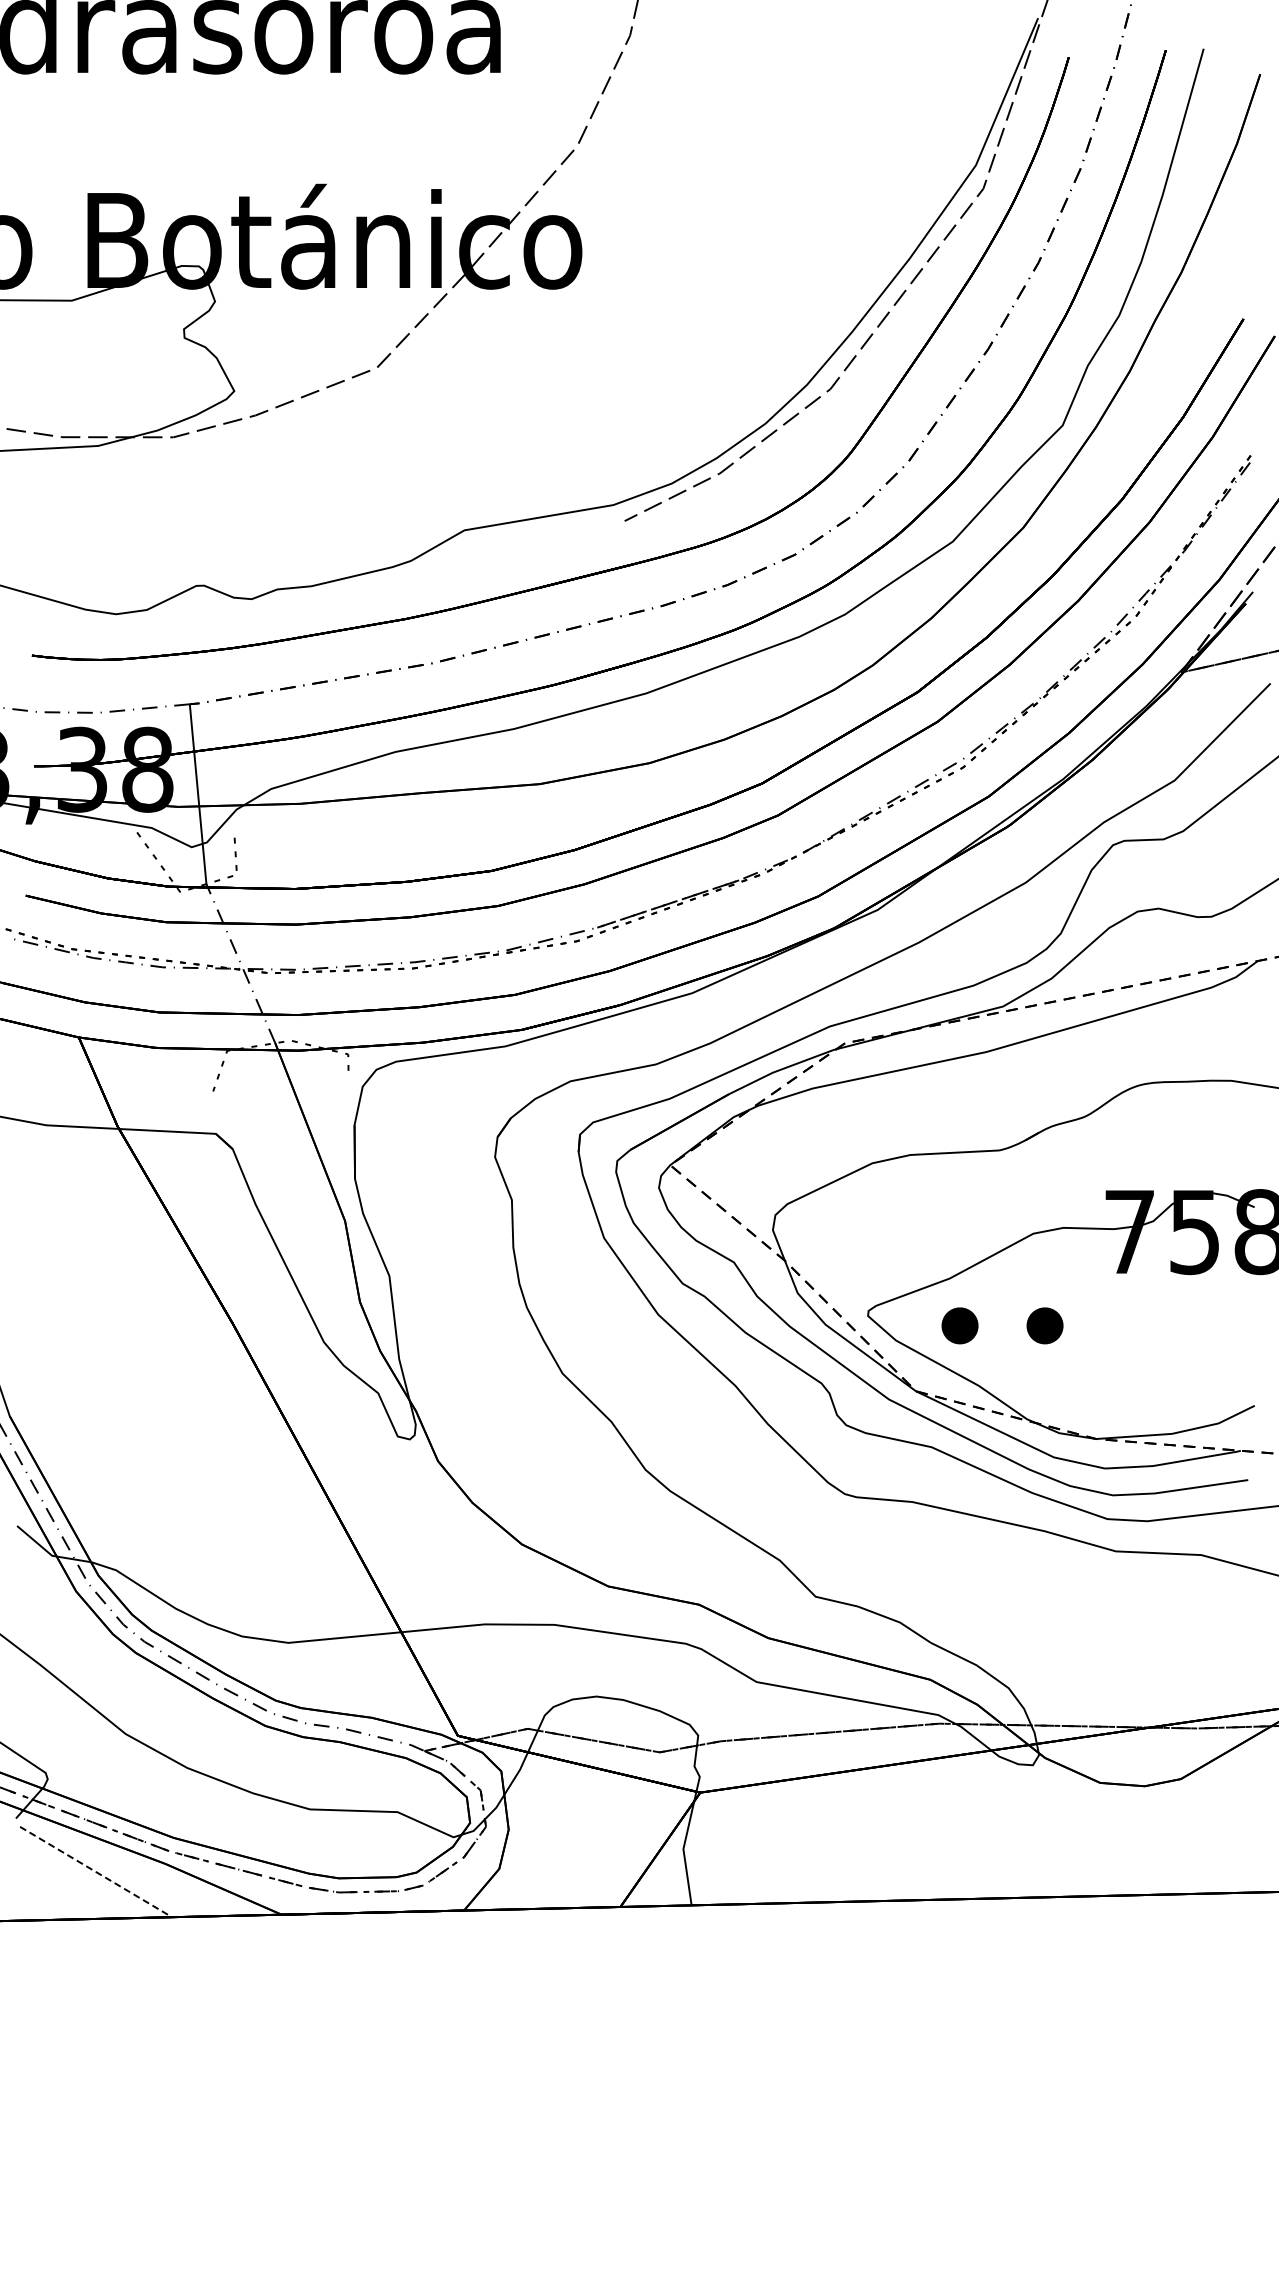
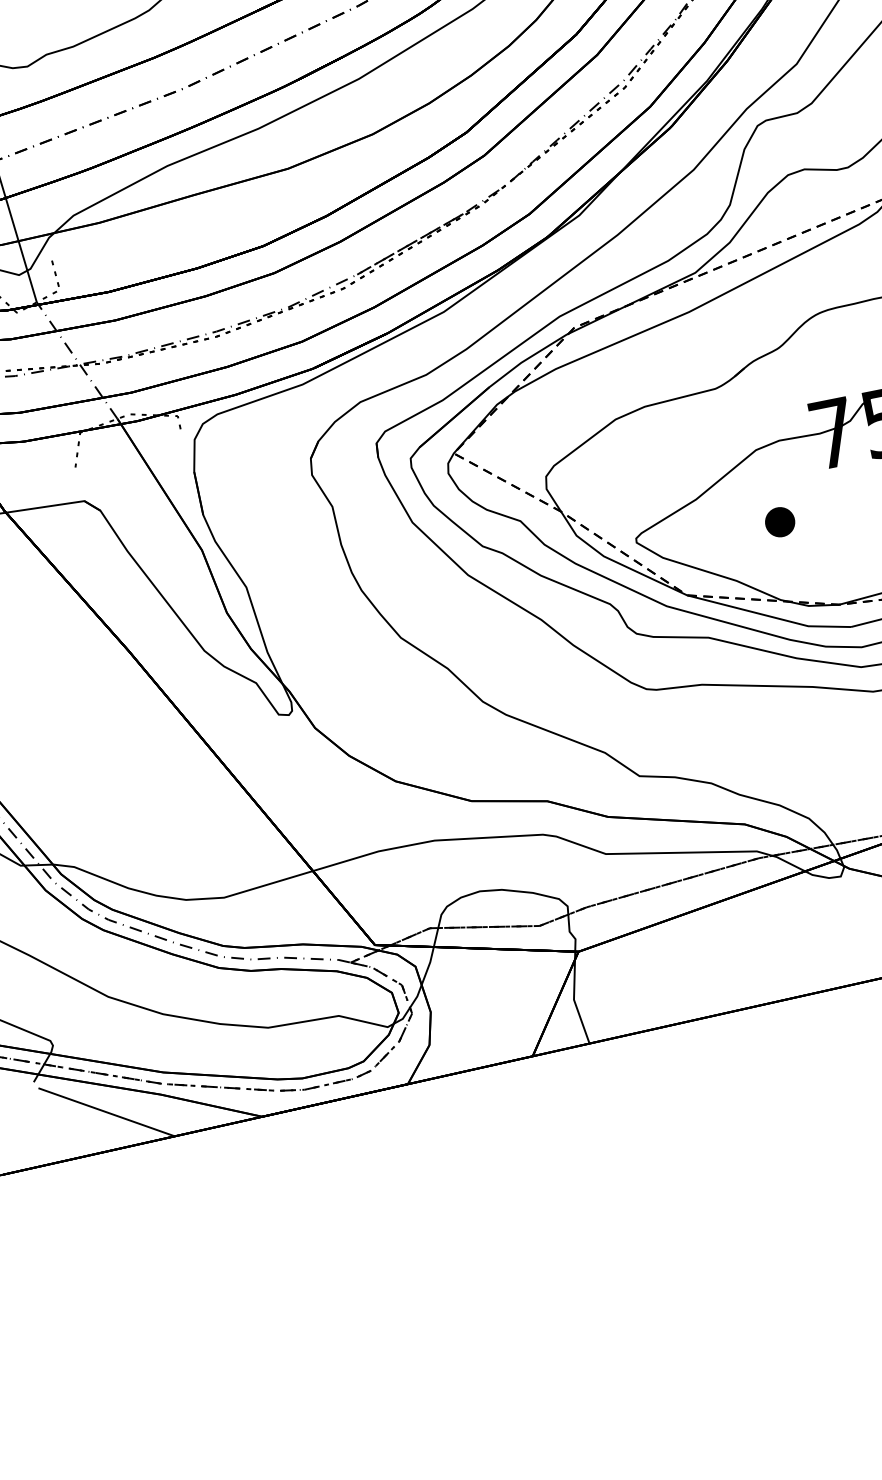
part: (959, 1325) -> (711, 535), removed
line: (96, 1872) -> (107, 1112), dashed -> solid

